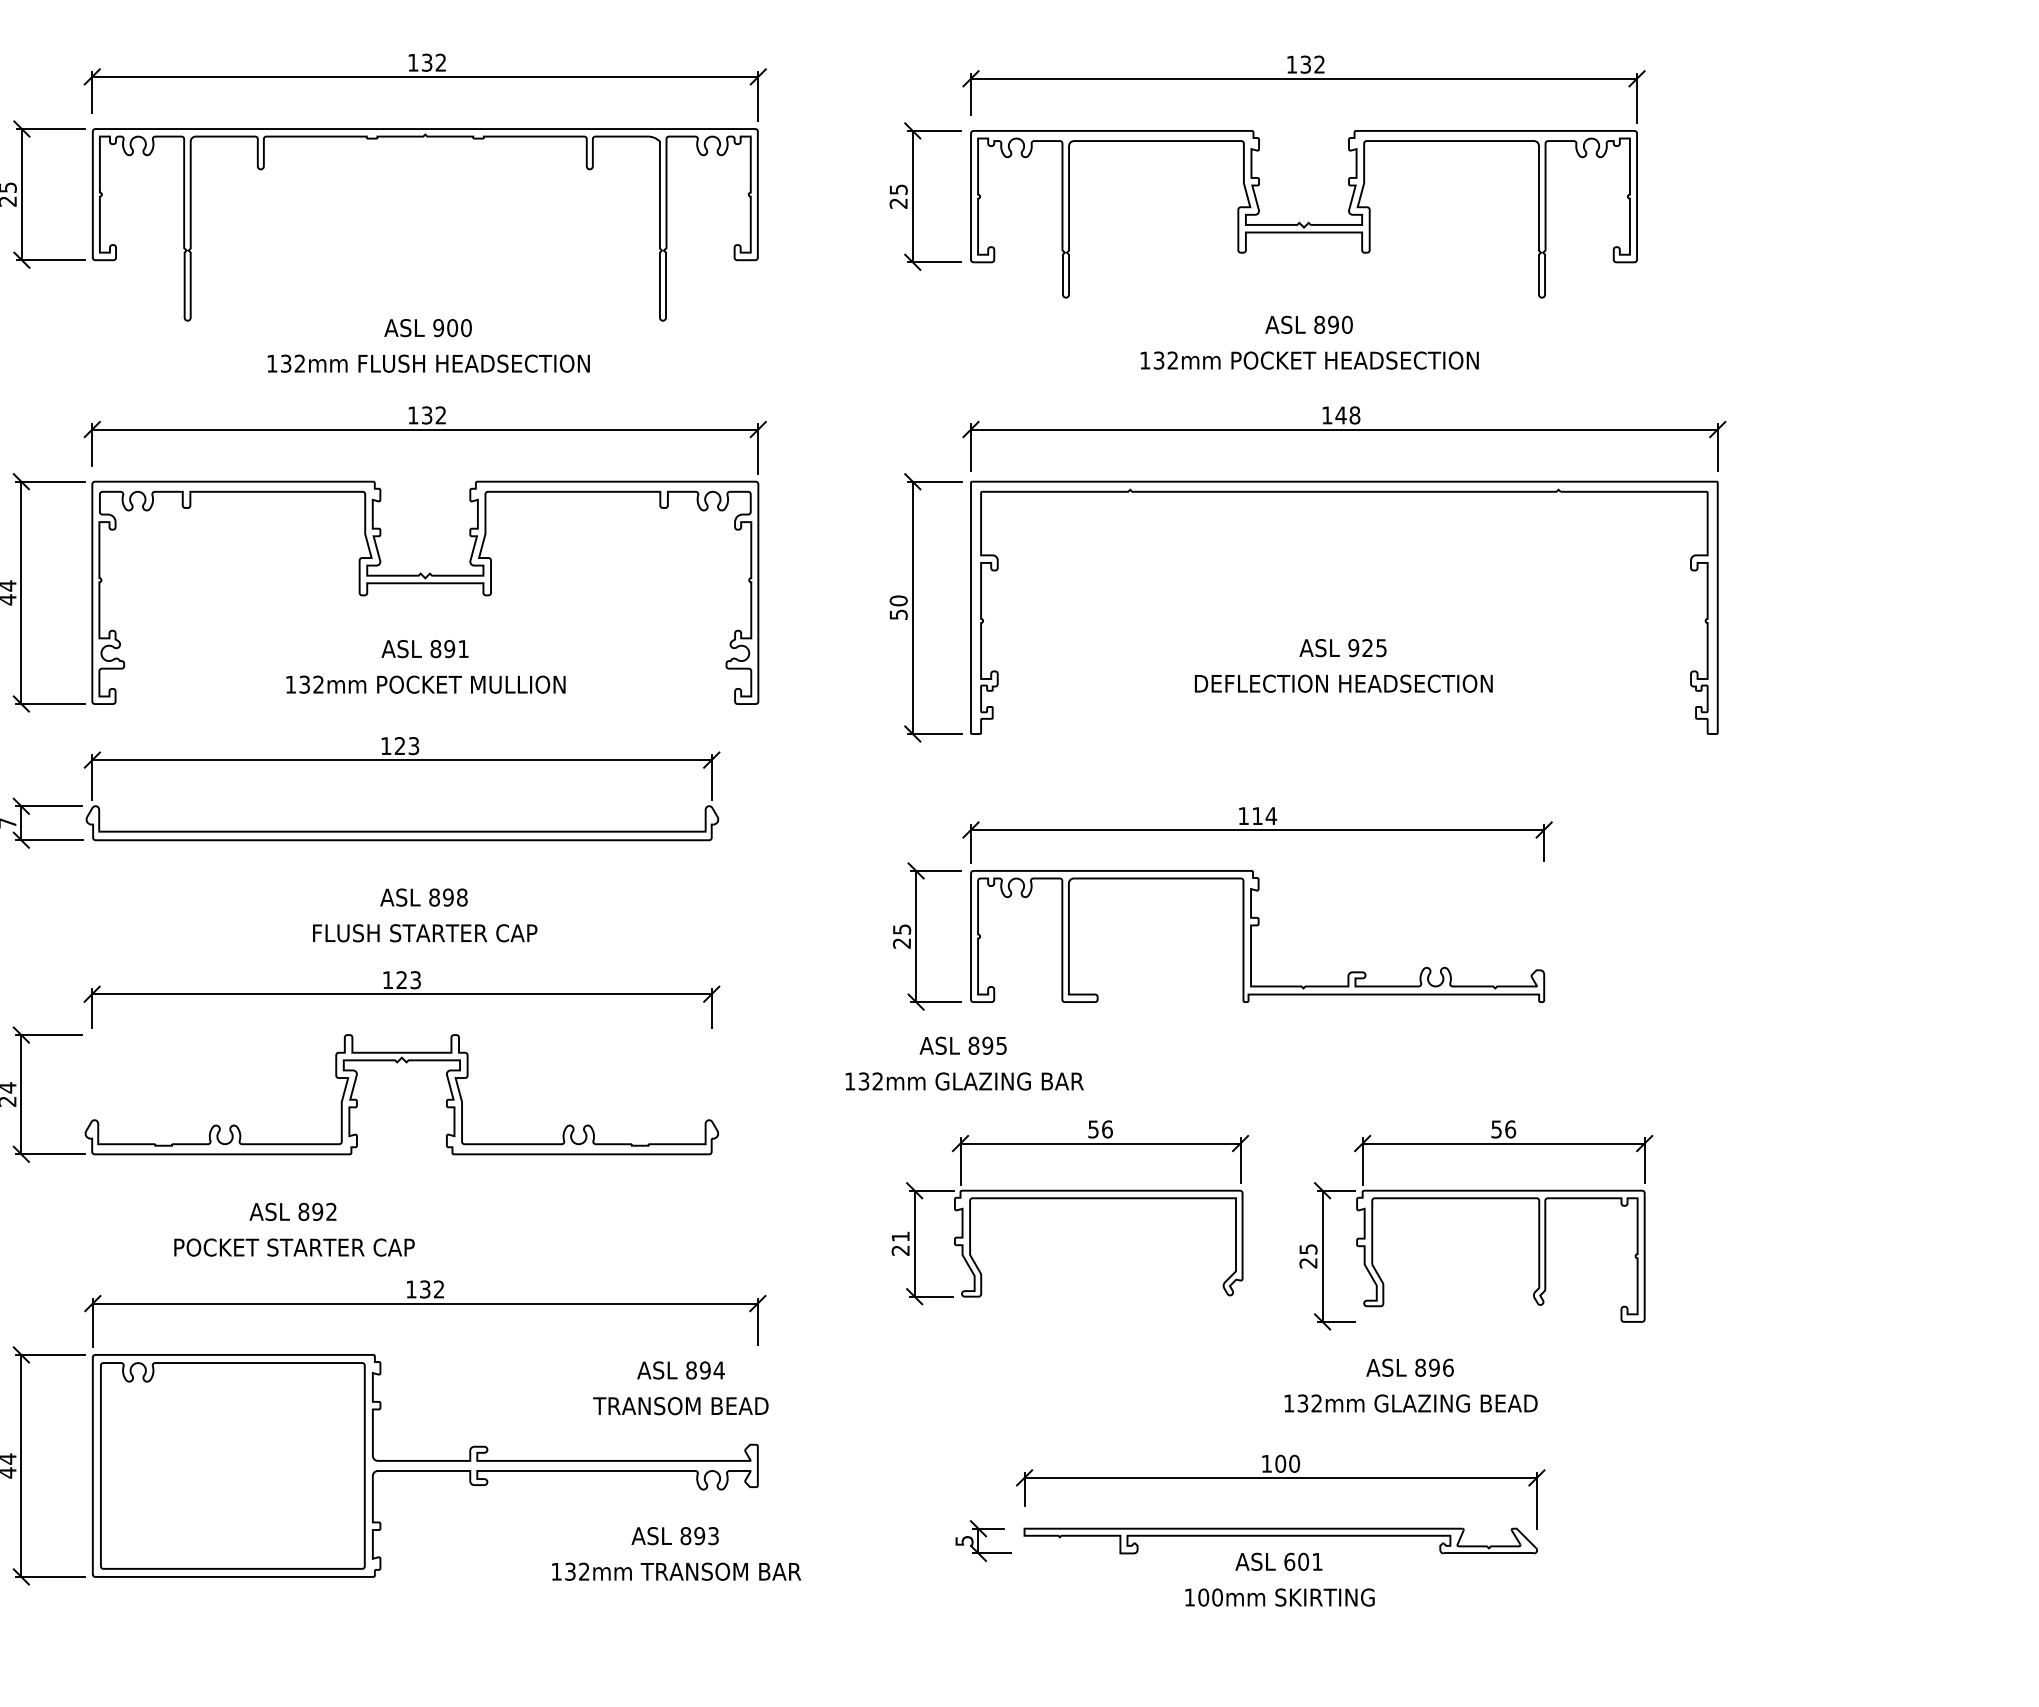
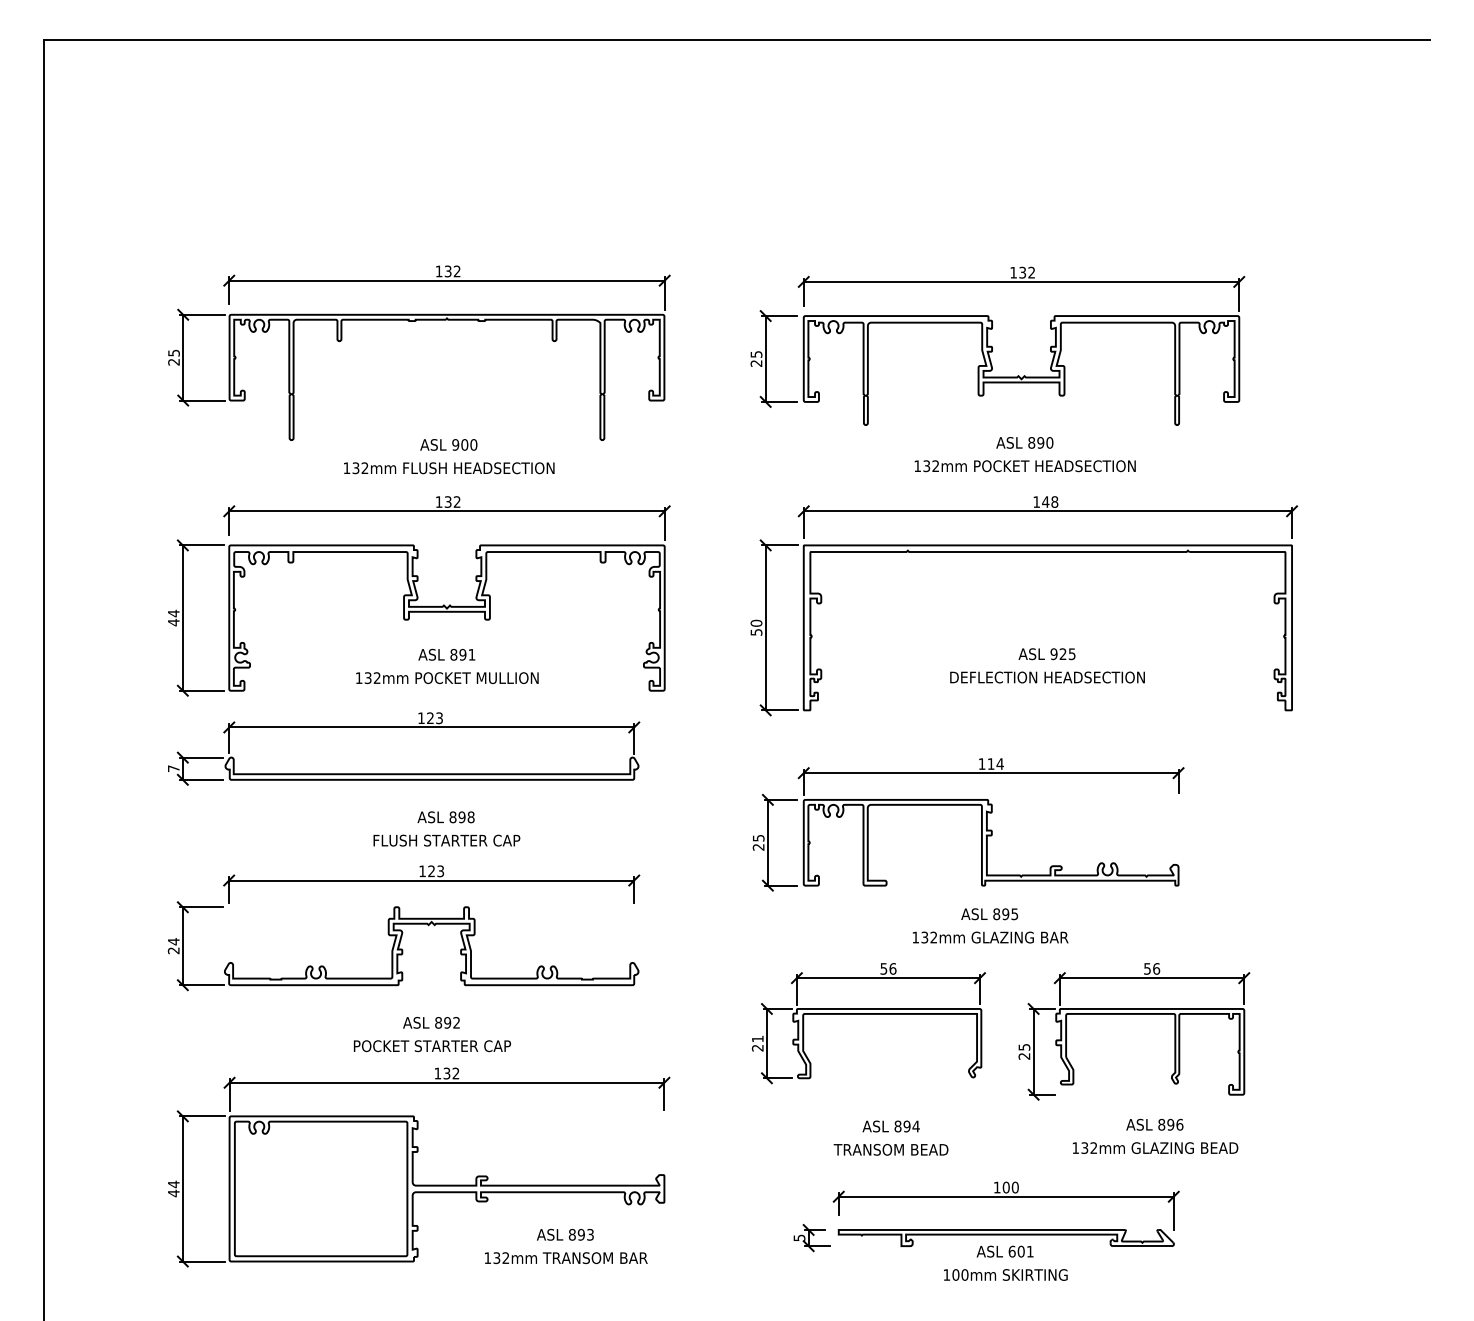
text: (964, 1063) -> (990, 925), moved
text: (294, 1229) -> (432, 1034), moved
text: (1411, 1384) -> (1155, 1135), moved
text: (679, 1387) -> (890, 1137), moved
text: (676, 1553) -> (566, 1246), moved

